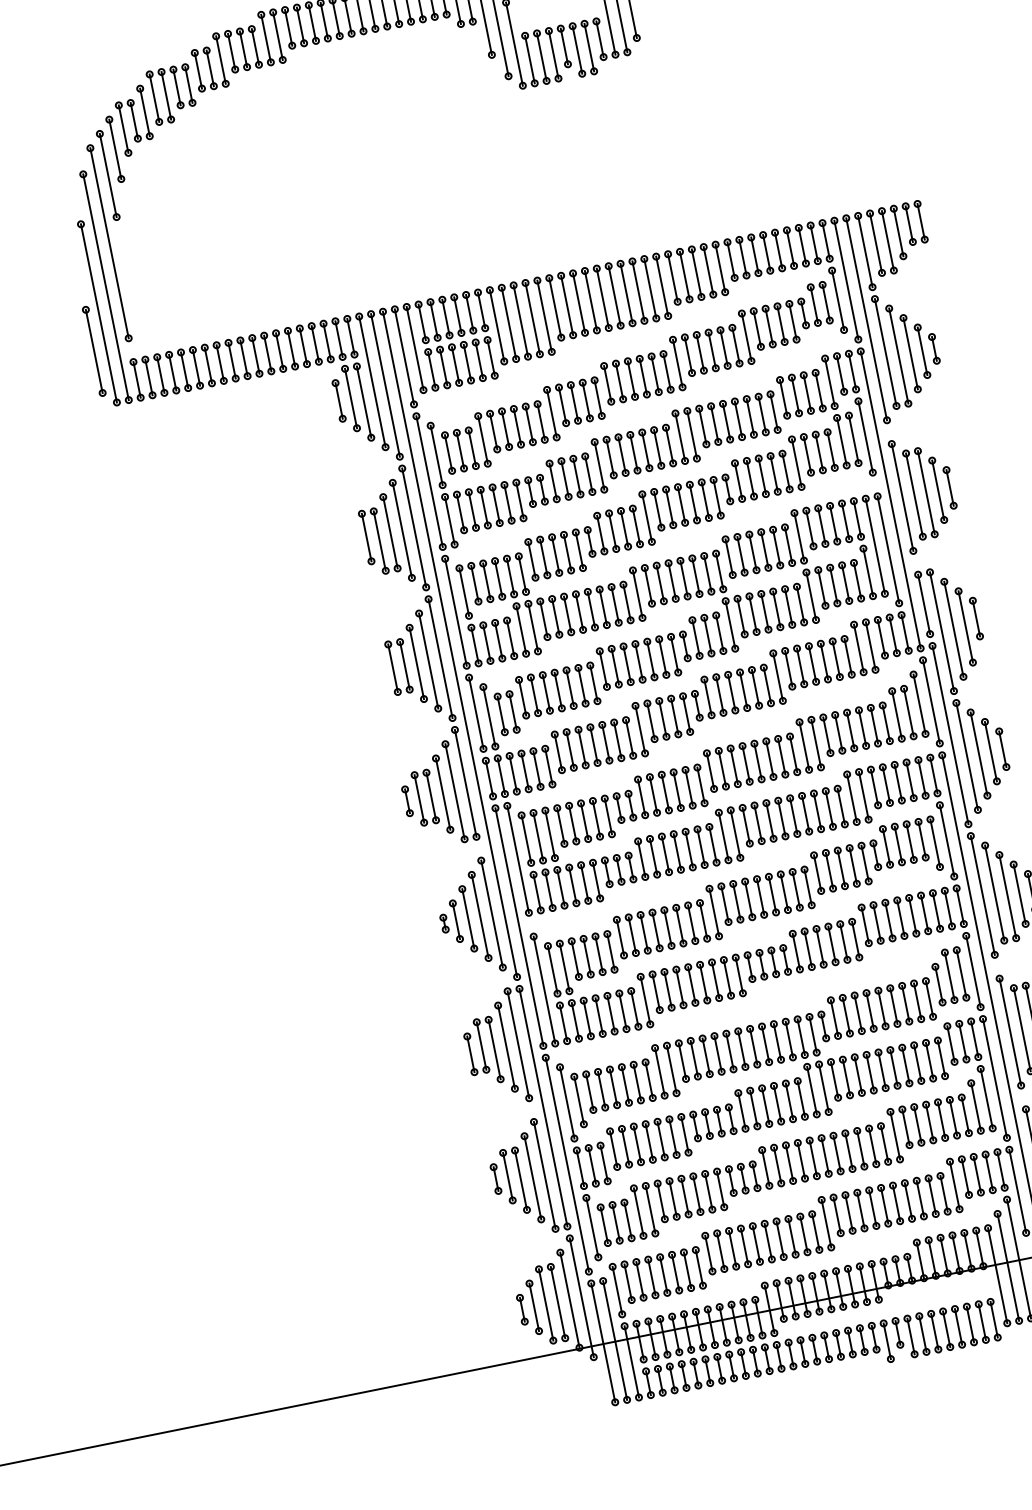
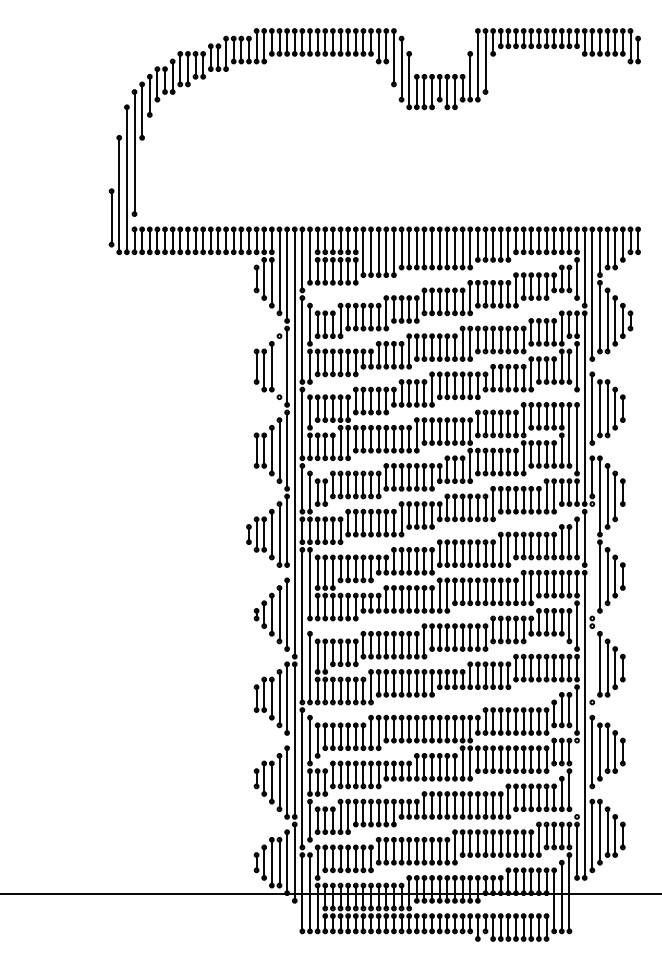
line: (402, 530) -> (279, 366), removed
line: (950, 735) -> (592, 561), removed
line: (983, 895) -> (592, 664), removed
line: (995, 1077) -> (577, 778), removed

